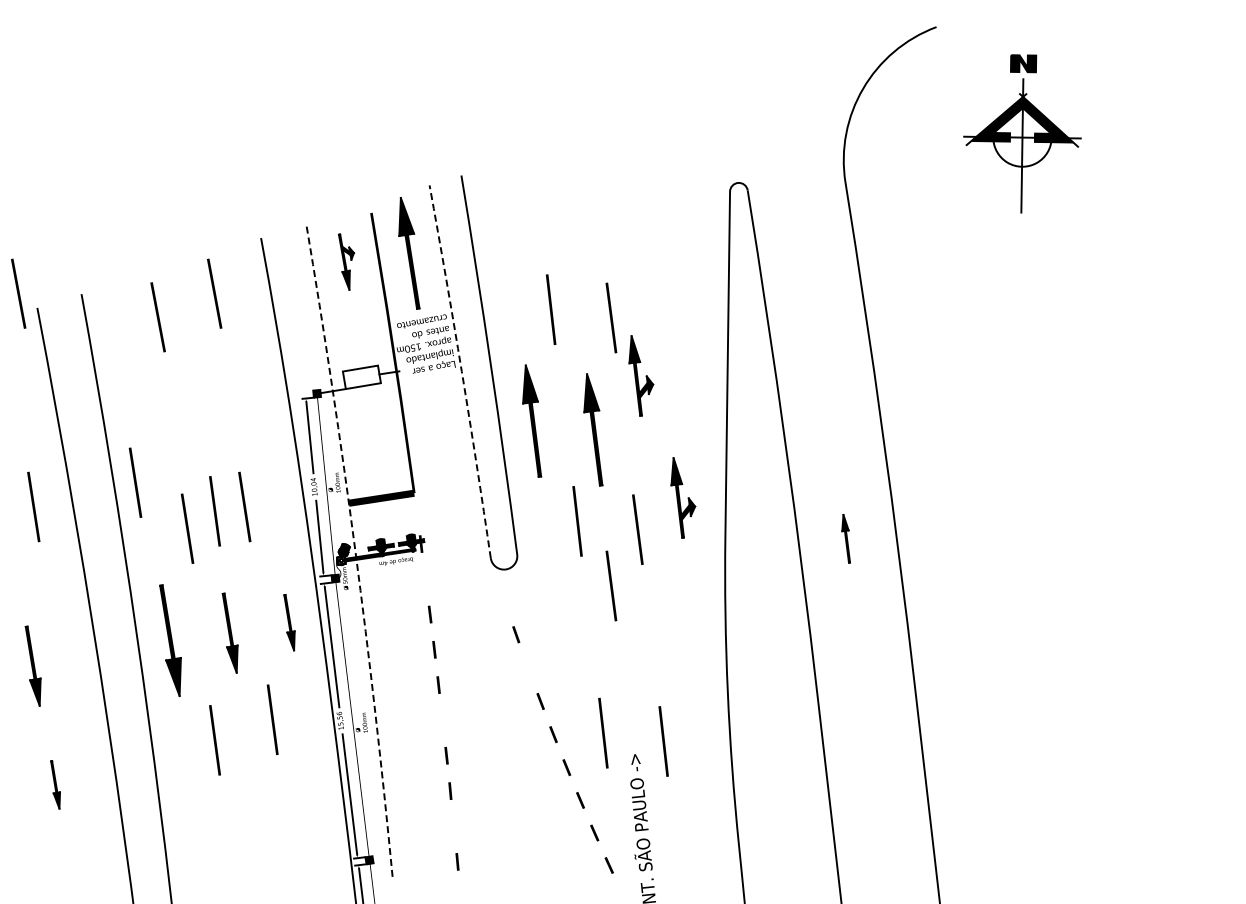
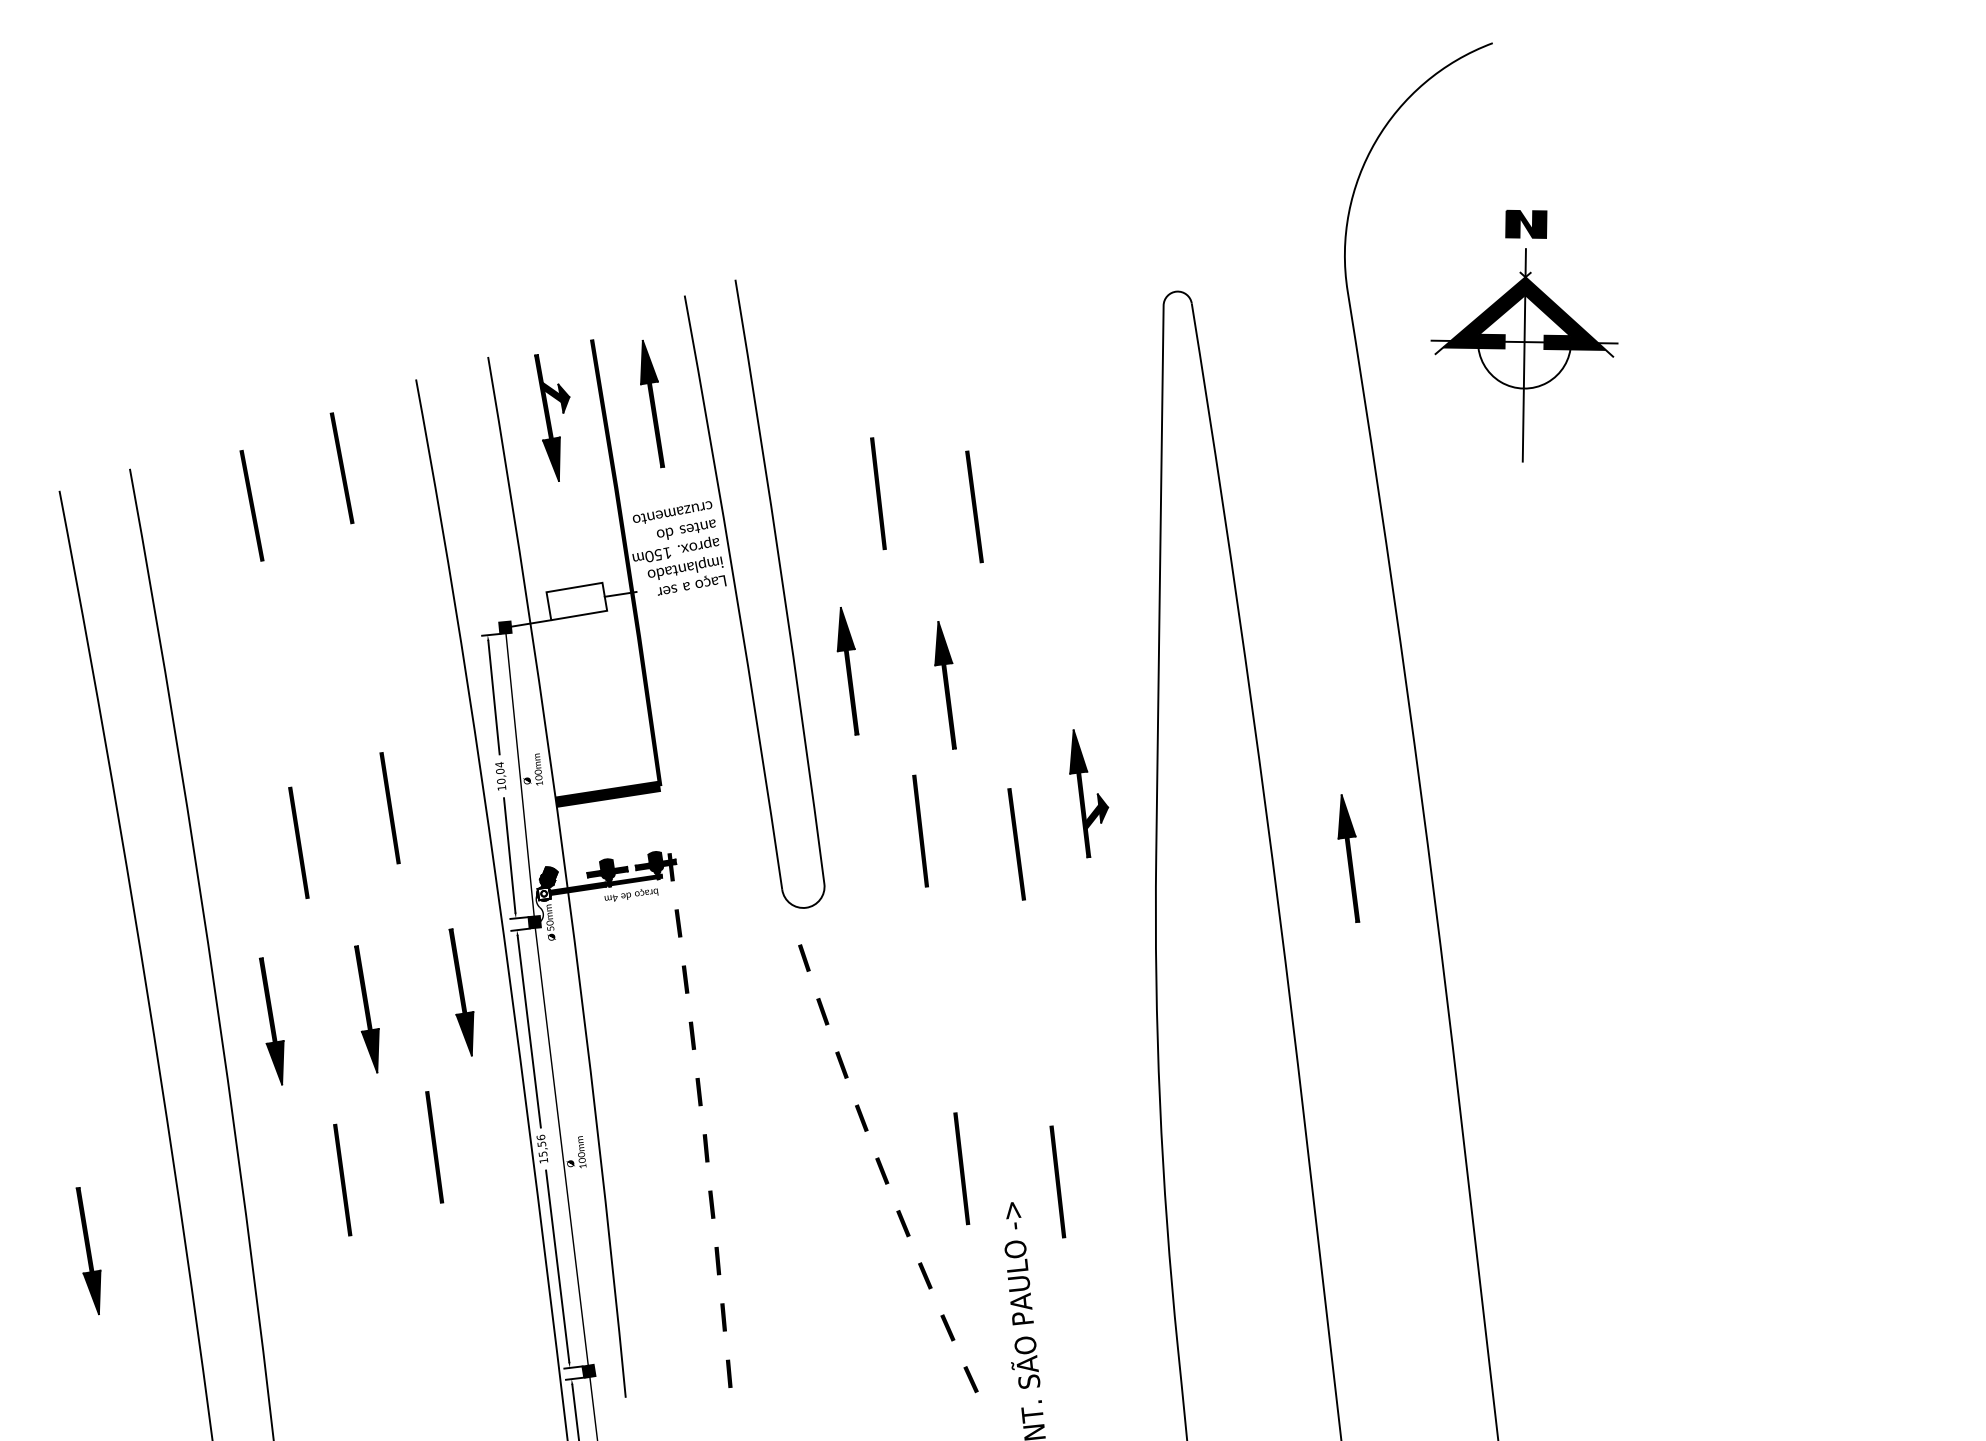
part: (1022, 133) -> (1524, 335), moved
part: (409, 253) -> (652, 404), size x0.71
part: (346, 261) -> (552, 416), size x1.43
line: (18, 293) -> (29, 467), removed
arc: (461, 371) -> (735, 592), dashed -> solid
part: (641, 375) -> (1022, 598), removed
part: (531, 420) -> (847, 670), size x0.71
part: (592, 429) -> (944, 684), size x0.71
line: (135, 482) -> (215, 769), removed
line: (33, 506) -> (53, 807), removed
line: (214, 511) -> (341, 815), removed
part: (845, 538) -> (1347, 858), size x1.67
arc: (355, 549) -> (566, 875), dashed -> solid
line: (425, 579) -> (678, 923), added
line: (611, 585) -> (974, 933), removed
line: (504, 600) -> (804, 957), added
part: (289, 622) -> (461, 992), size x1.43
part: (170, 640) -> (271, 1020), size x0.71
part: (32, 665) -> (51, 1060), removed
line: (528, 667) -> (842, 1064), added
line: (443, 720) -> (706, 1148), added
part: (55, 784) -> (88, 1250), size x1.67
line: (453, 826) -> (722, 1317), added

